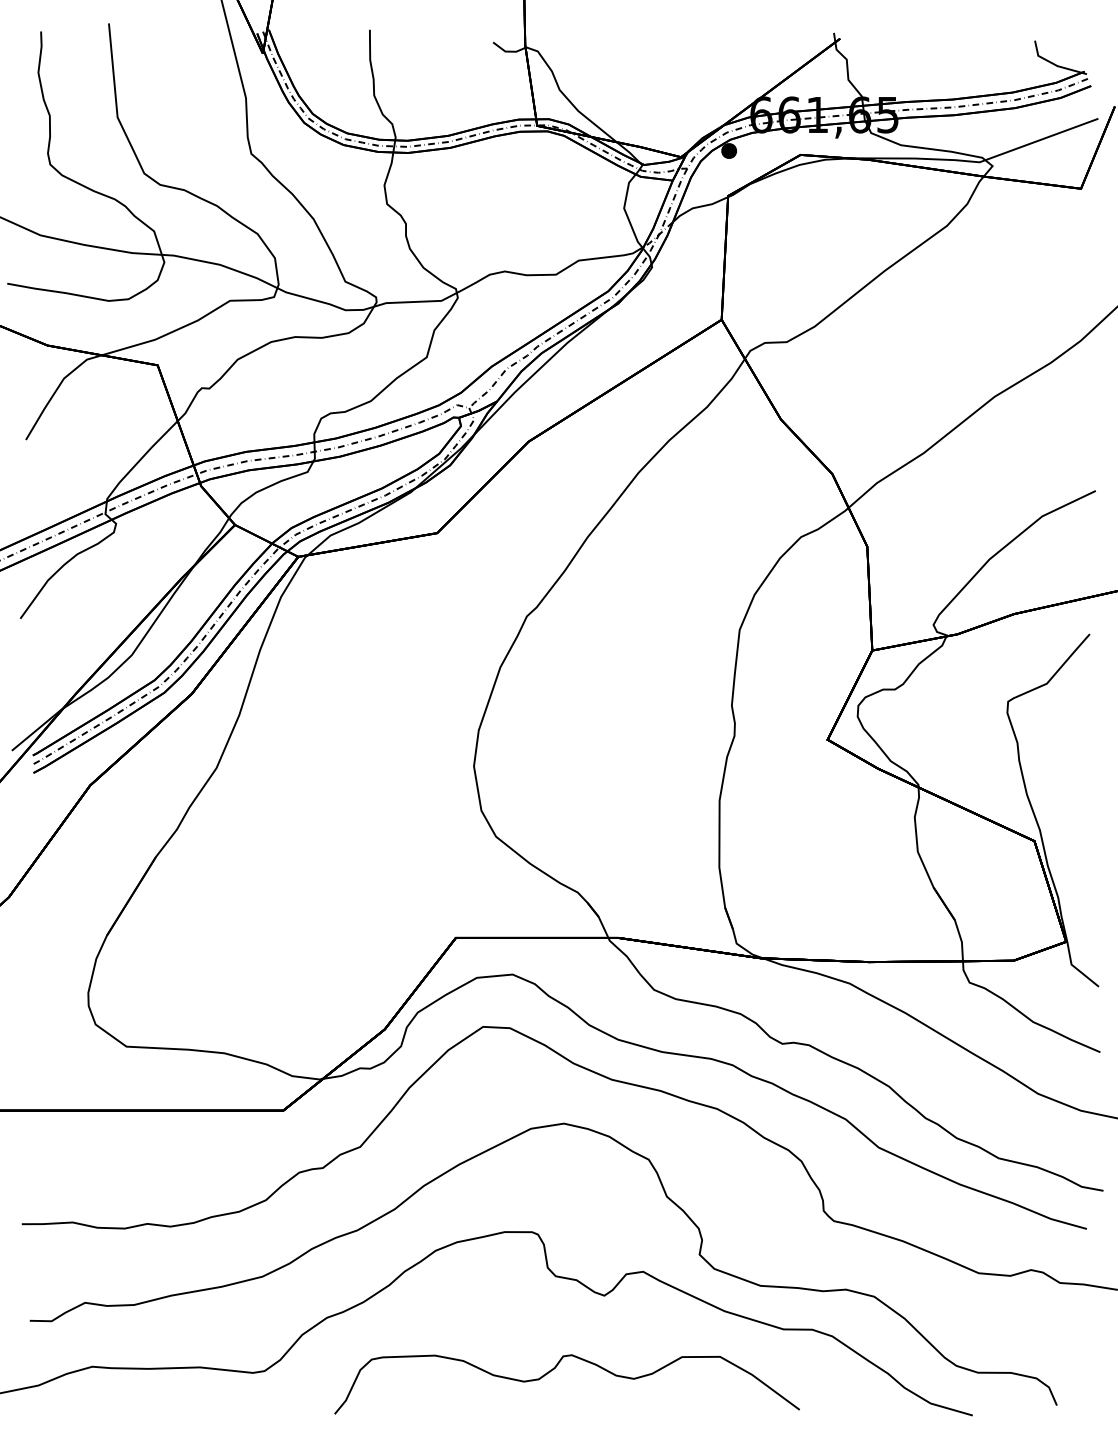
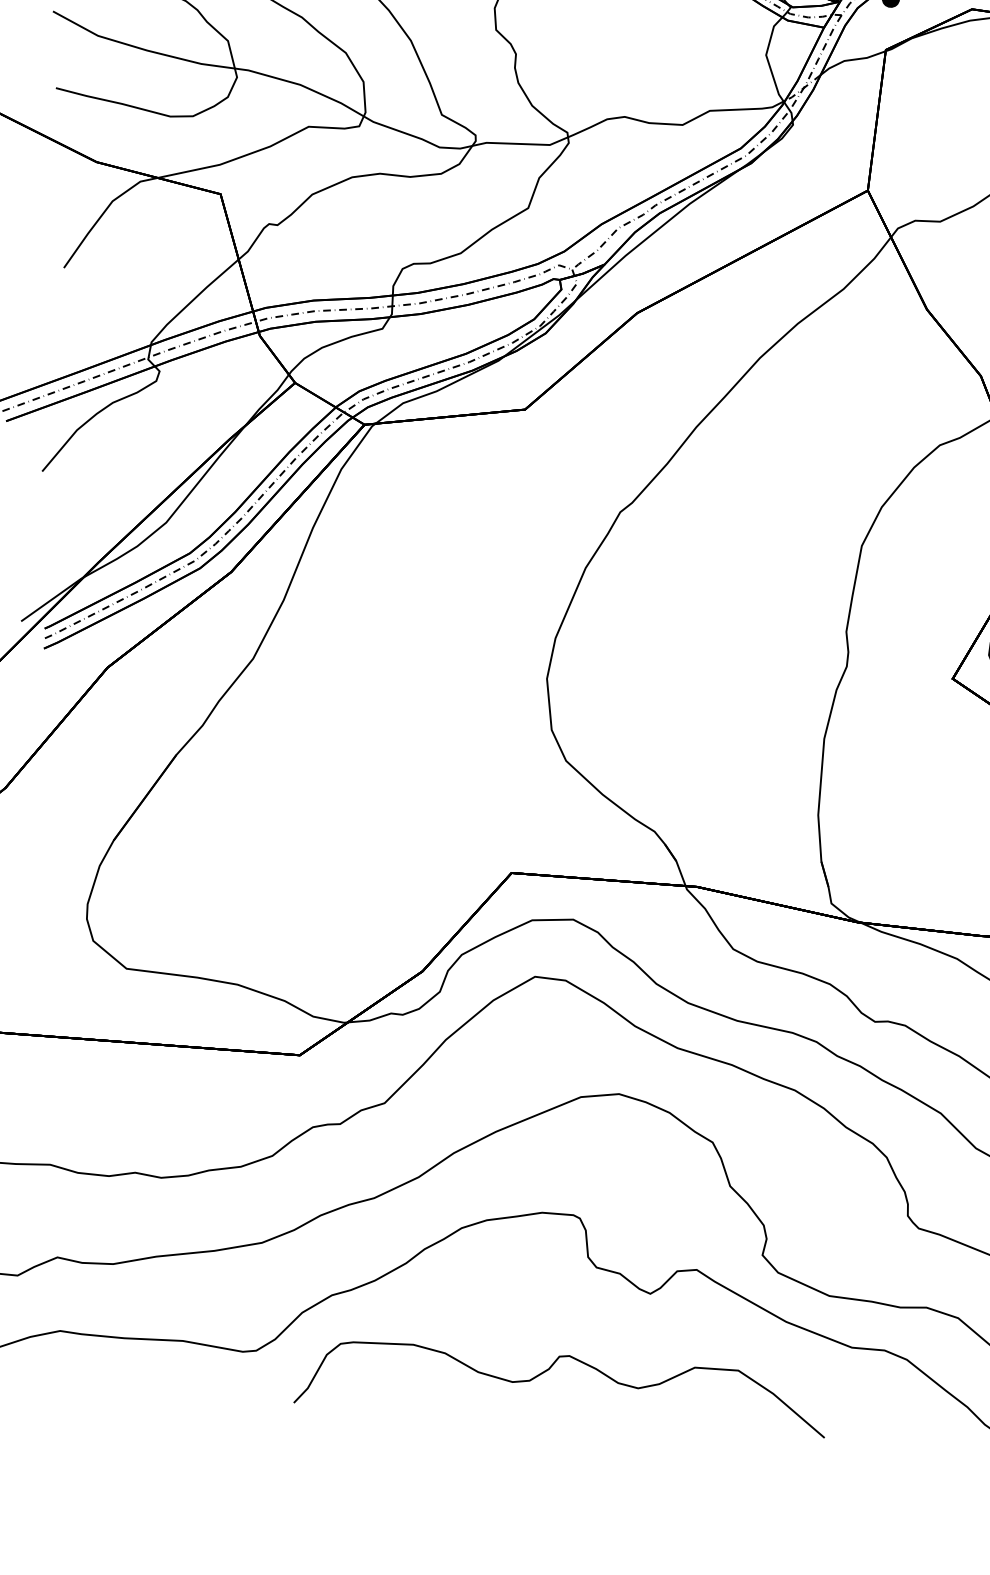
curve: (553, 1370) -> (547, 1371), moved

